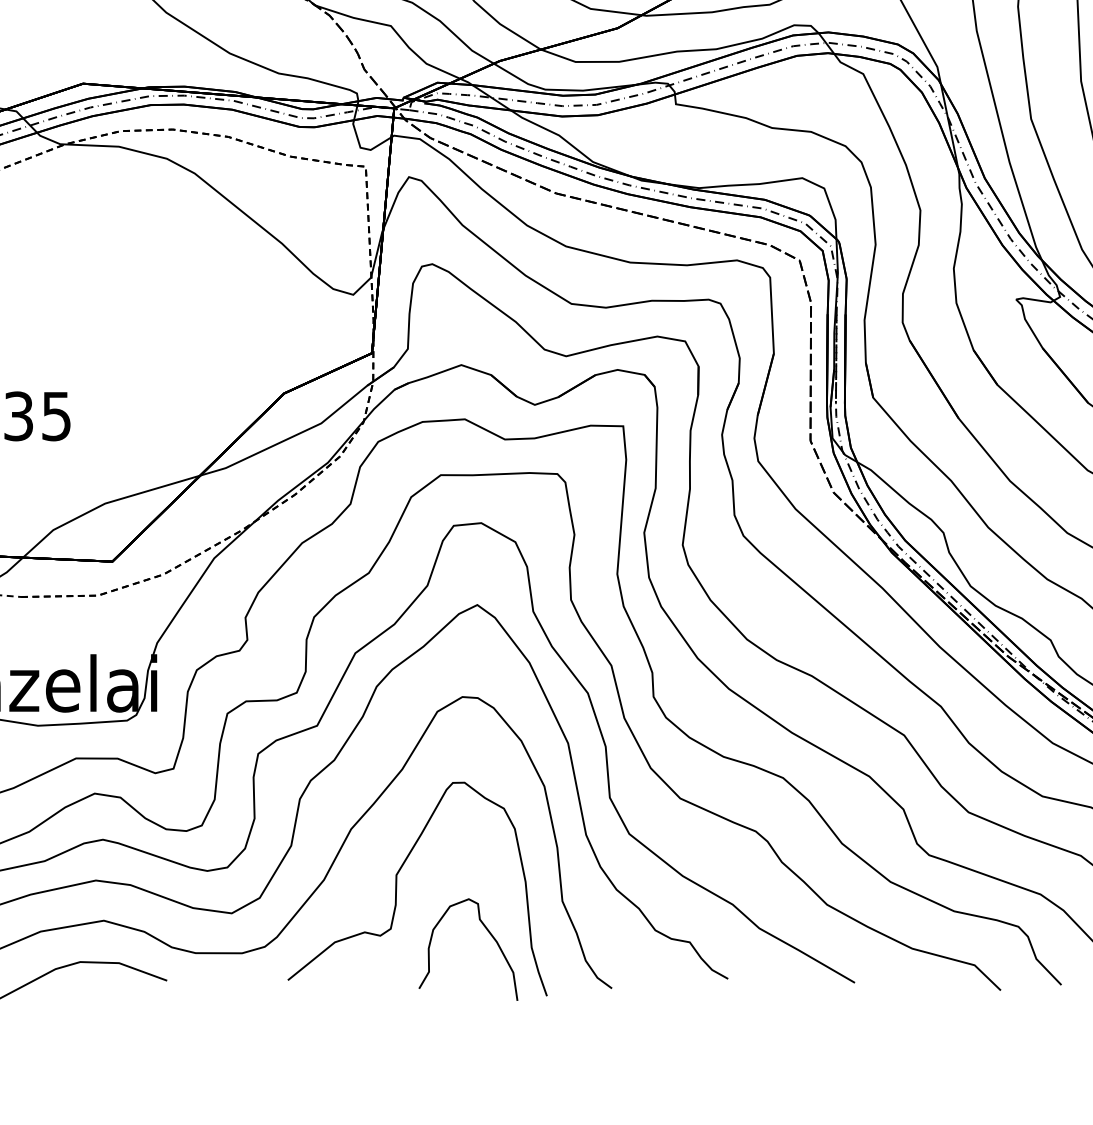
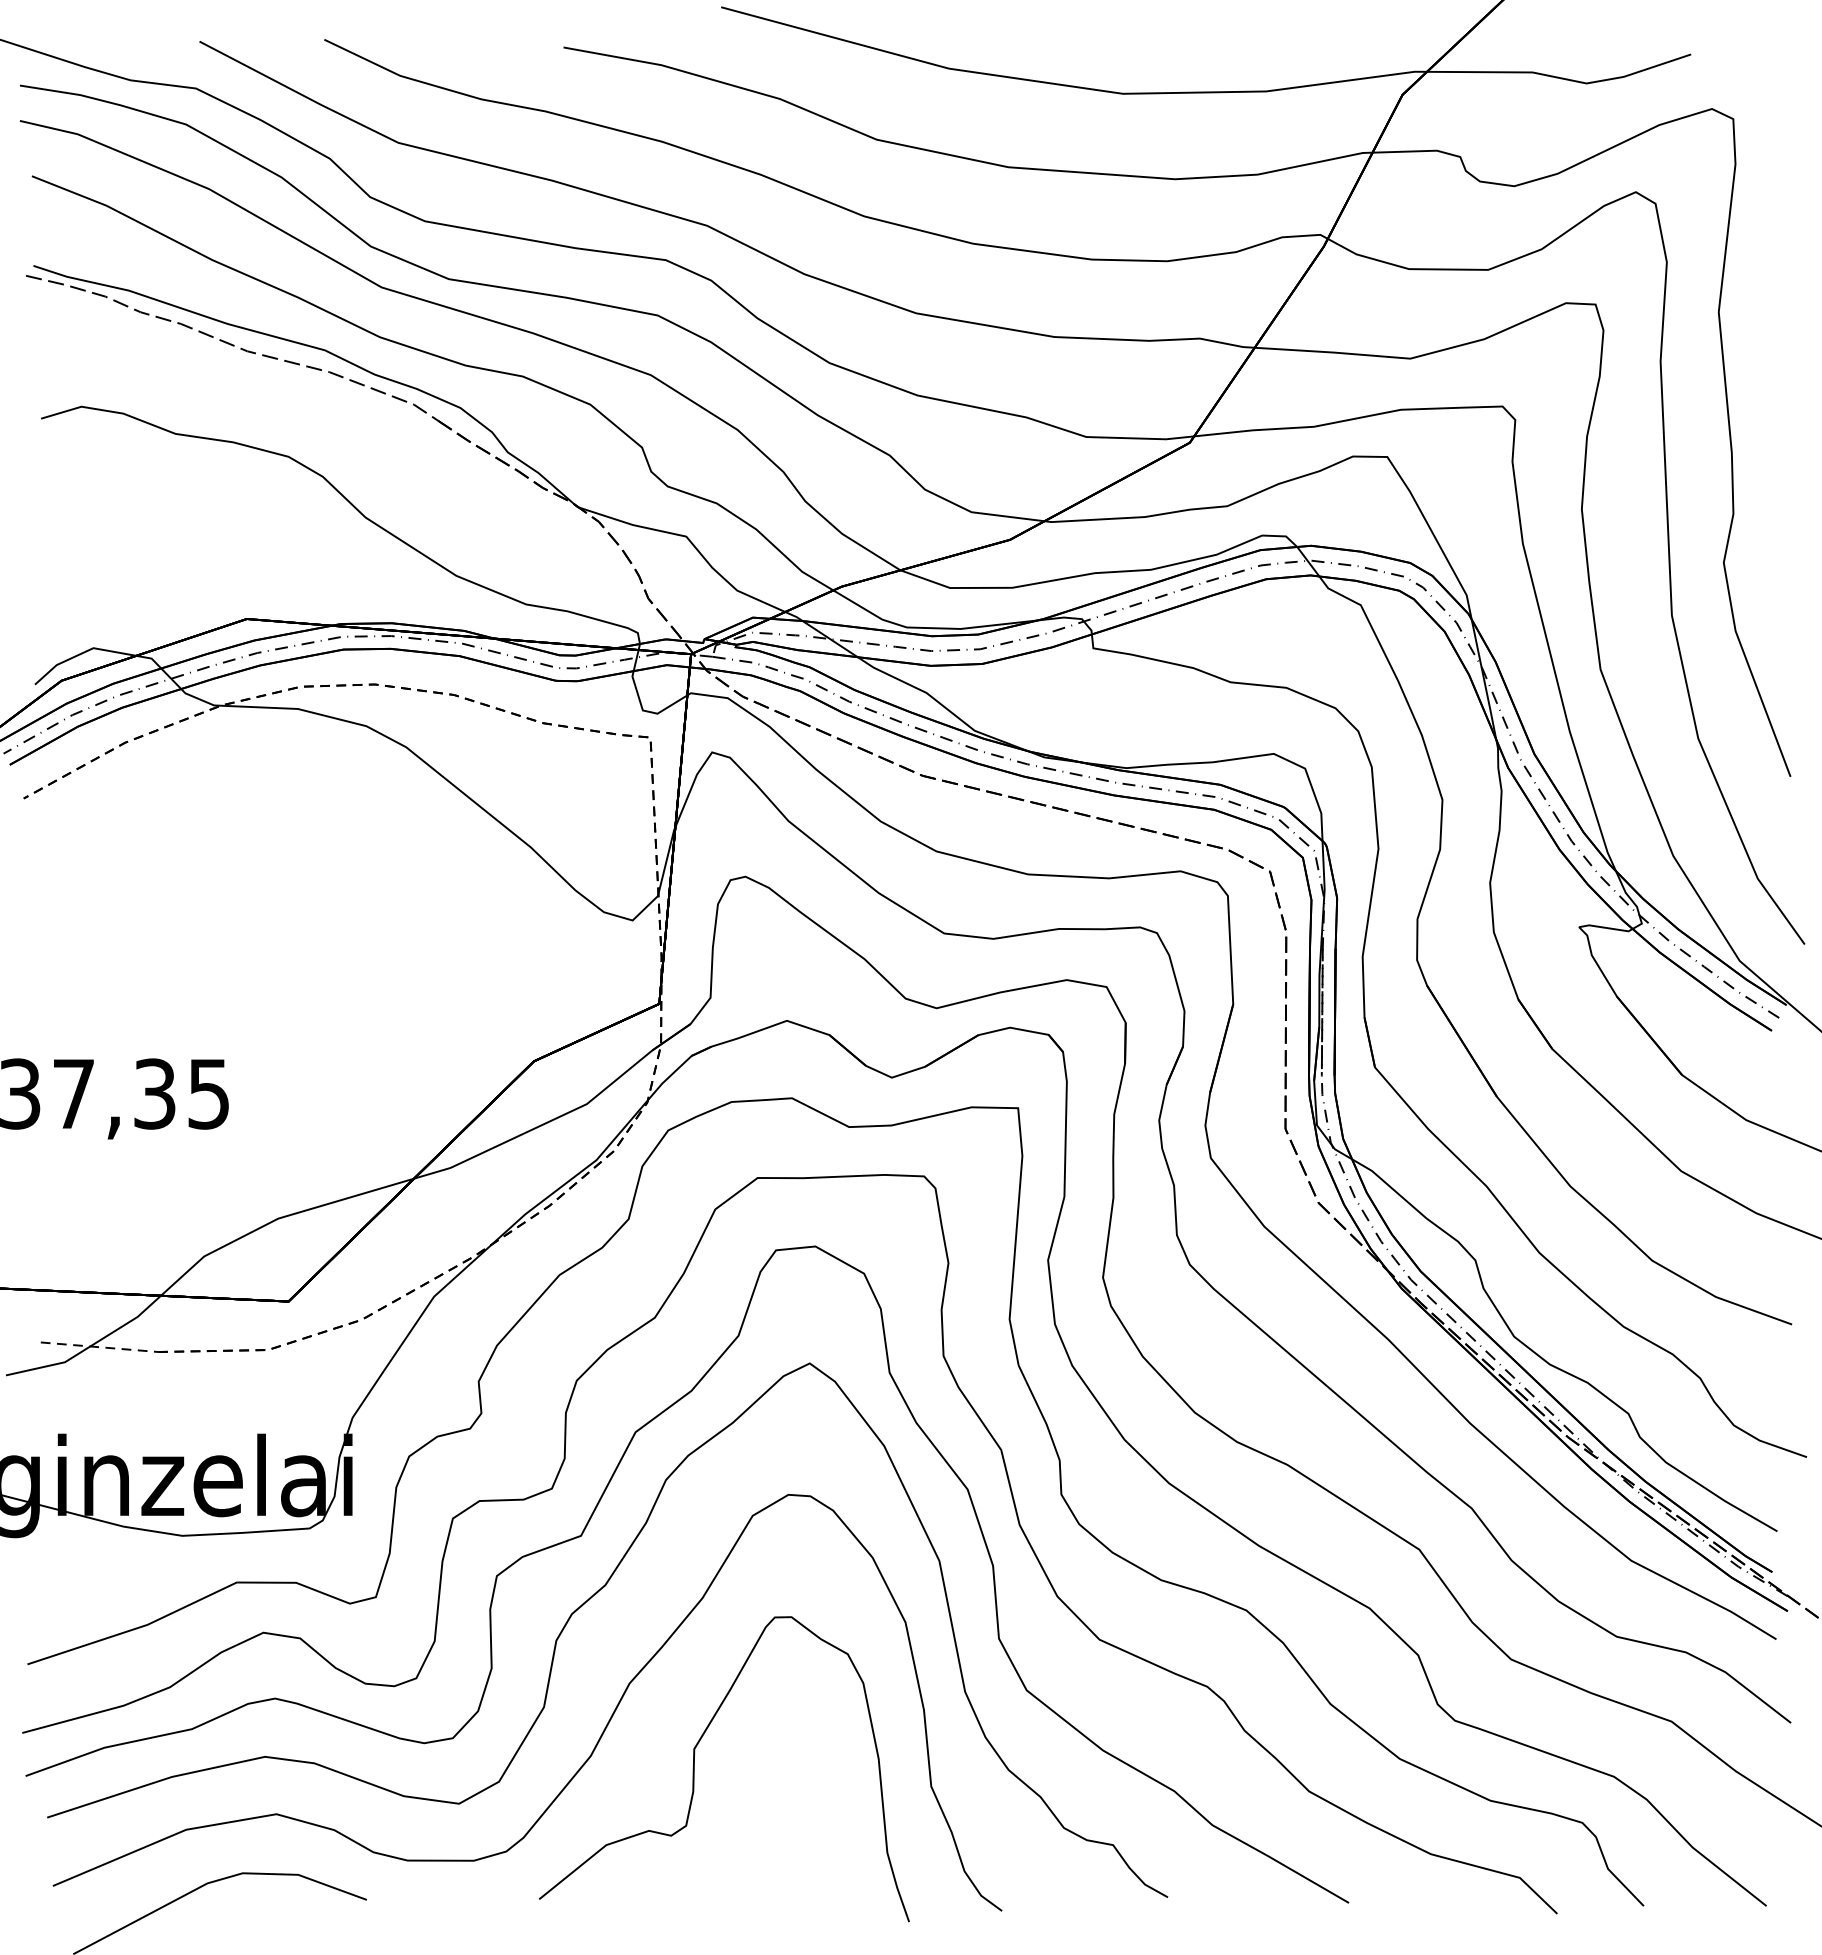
curve: (490, 934) -> (828, 1834), removed

